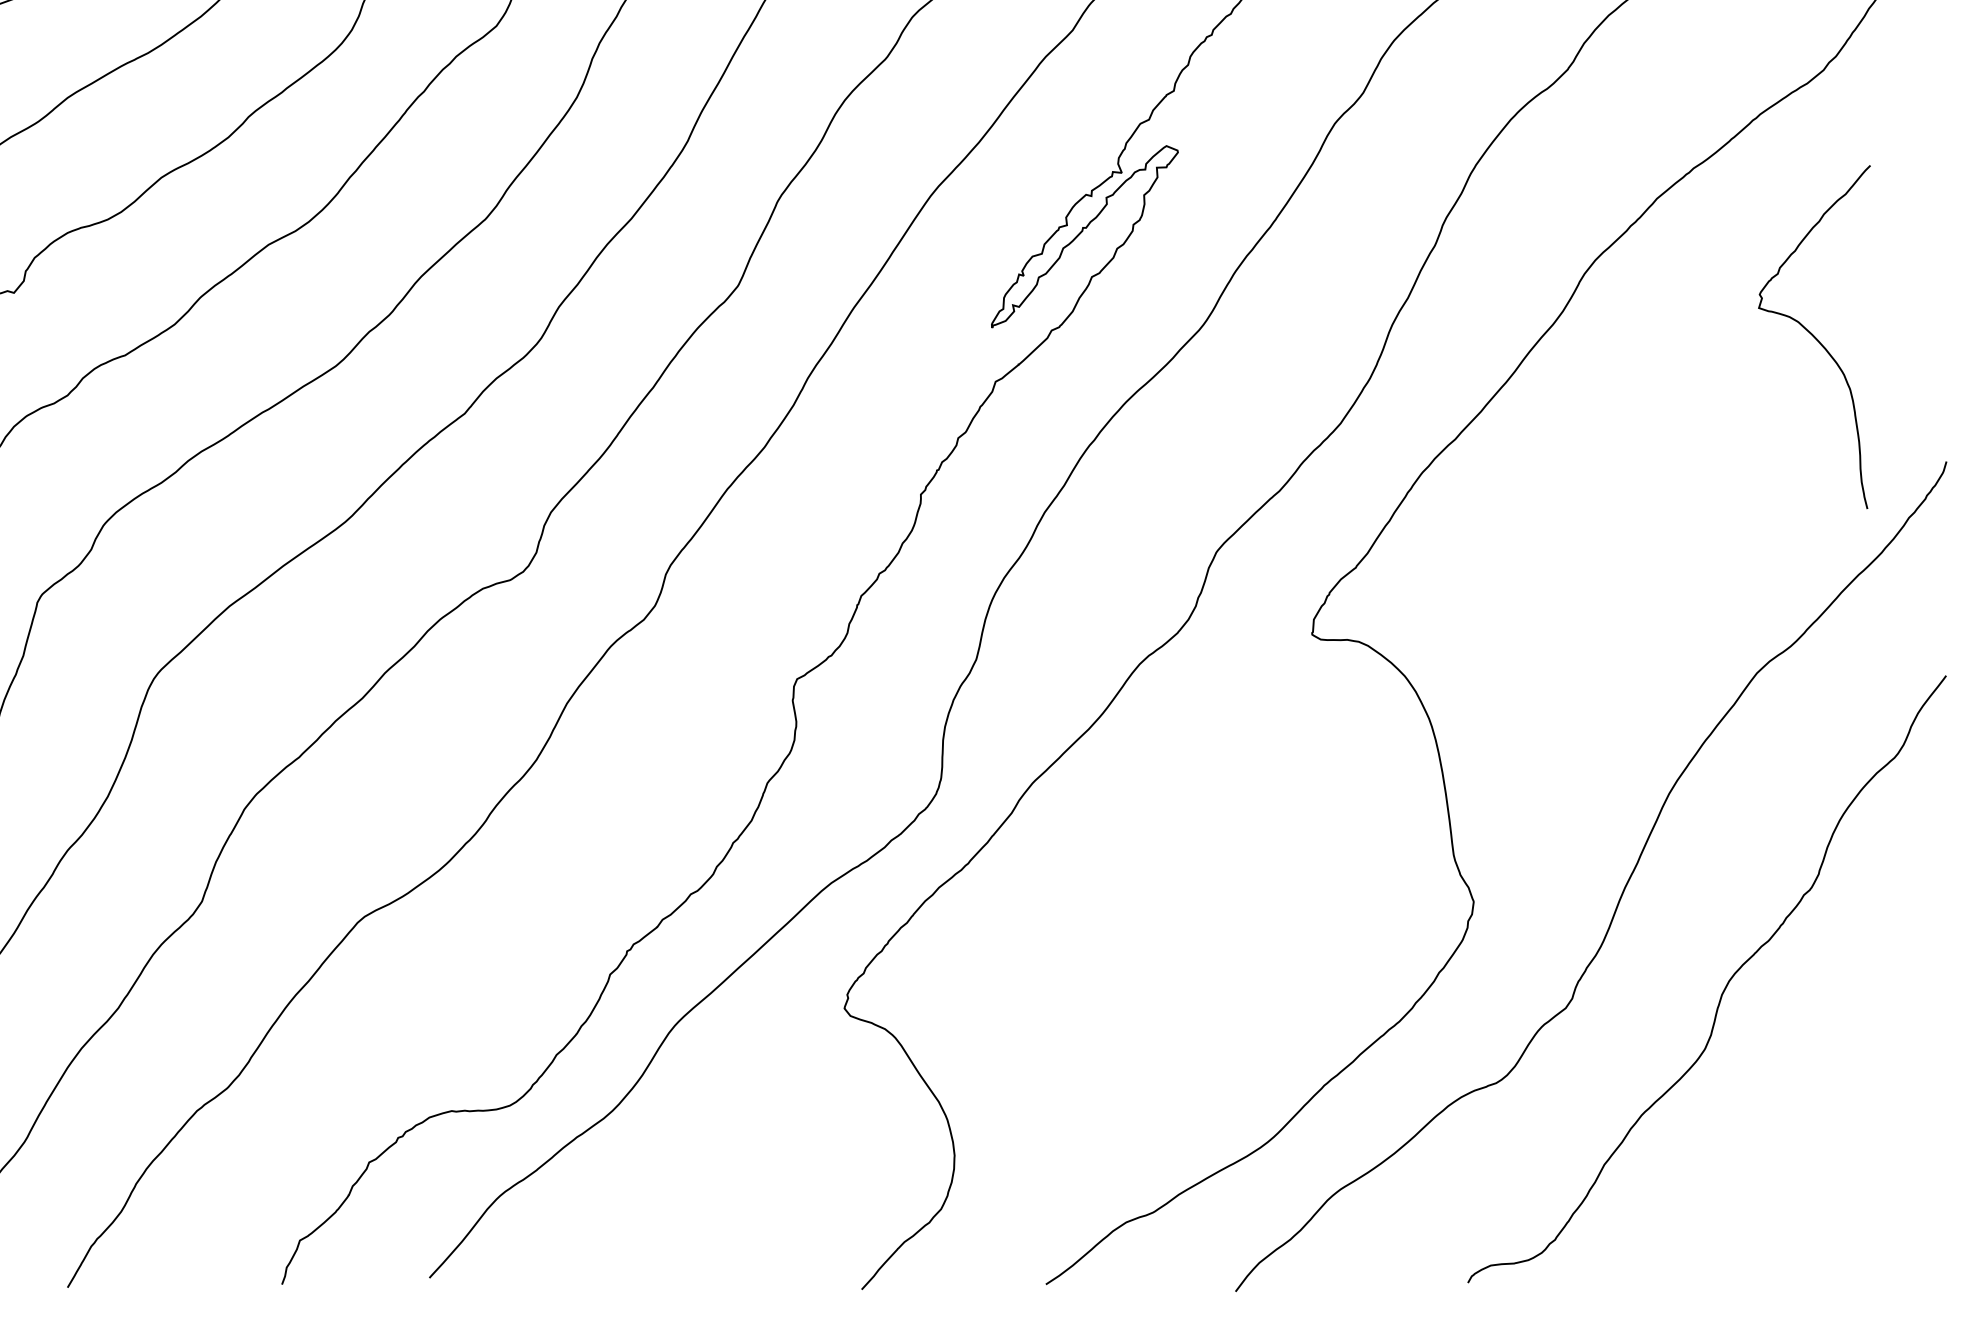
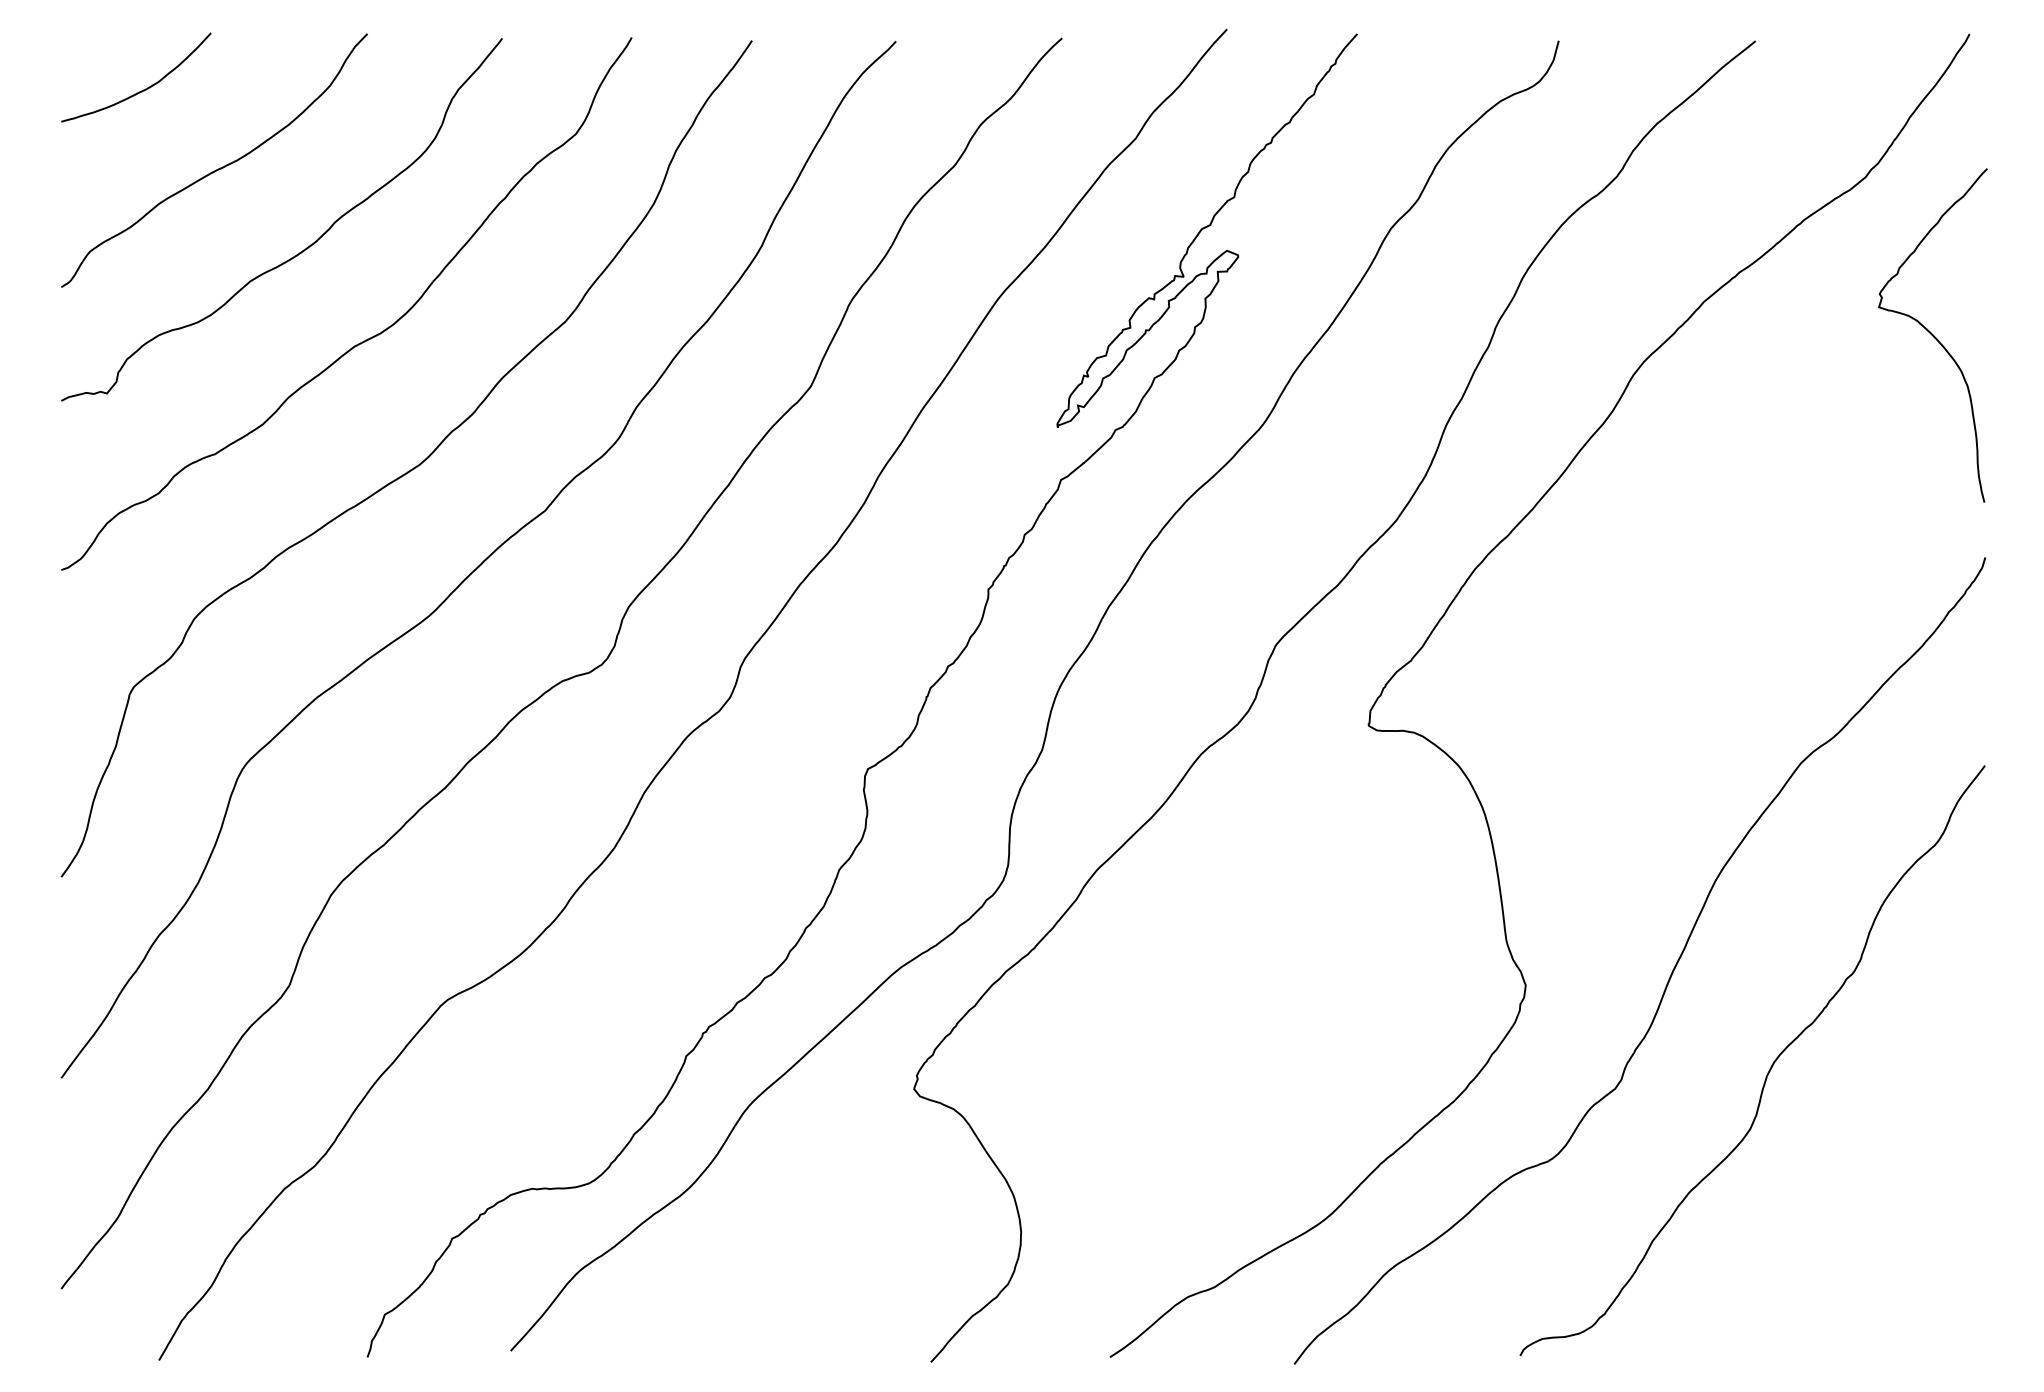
curve: (1813, 337) -> (1932, 335), moved

